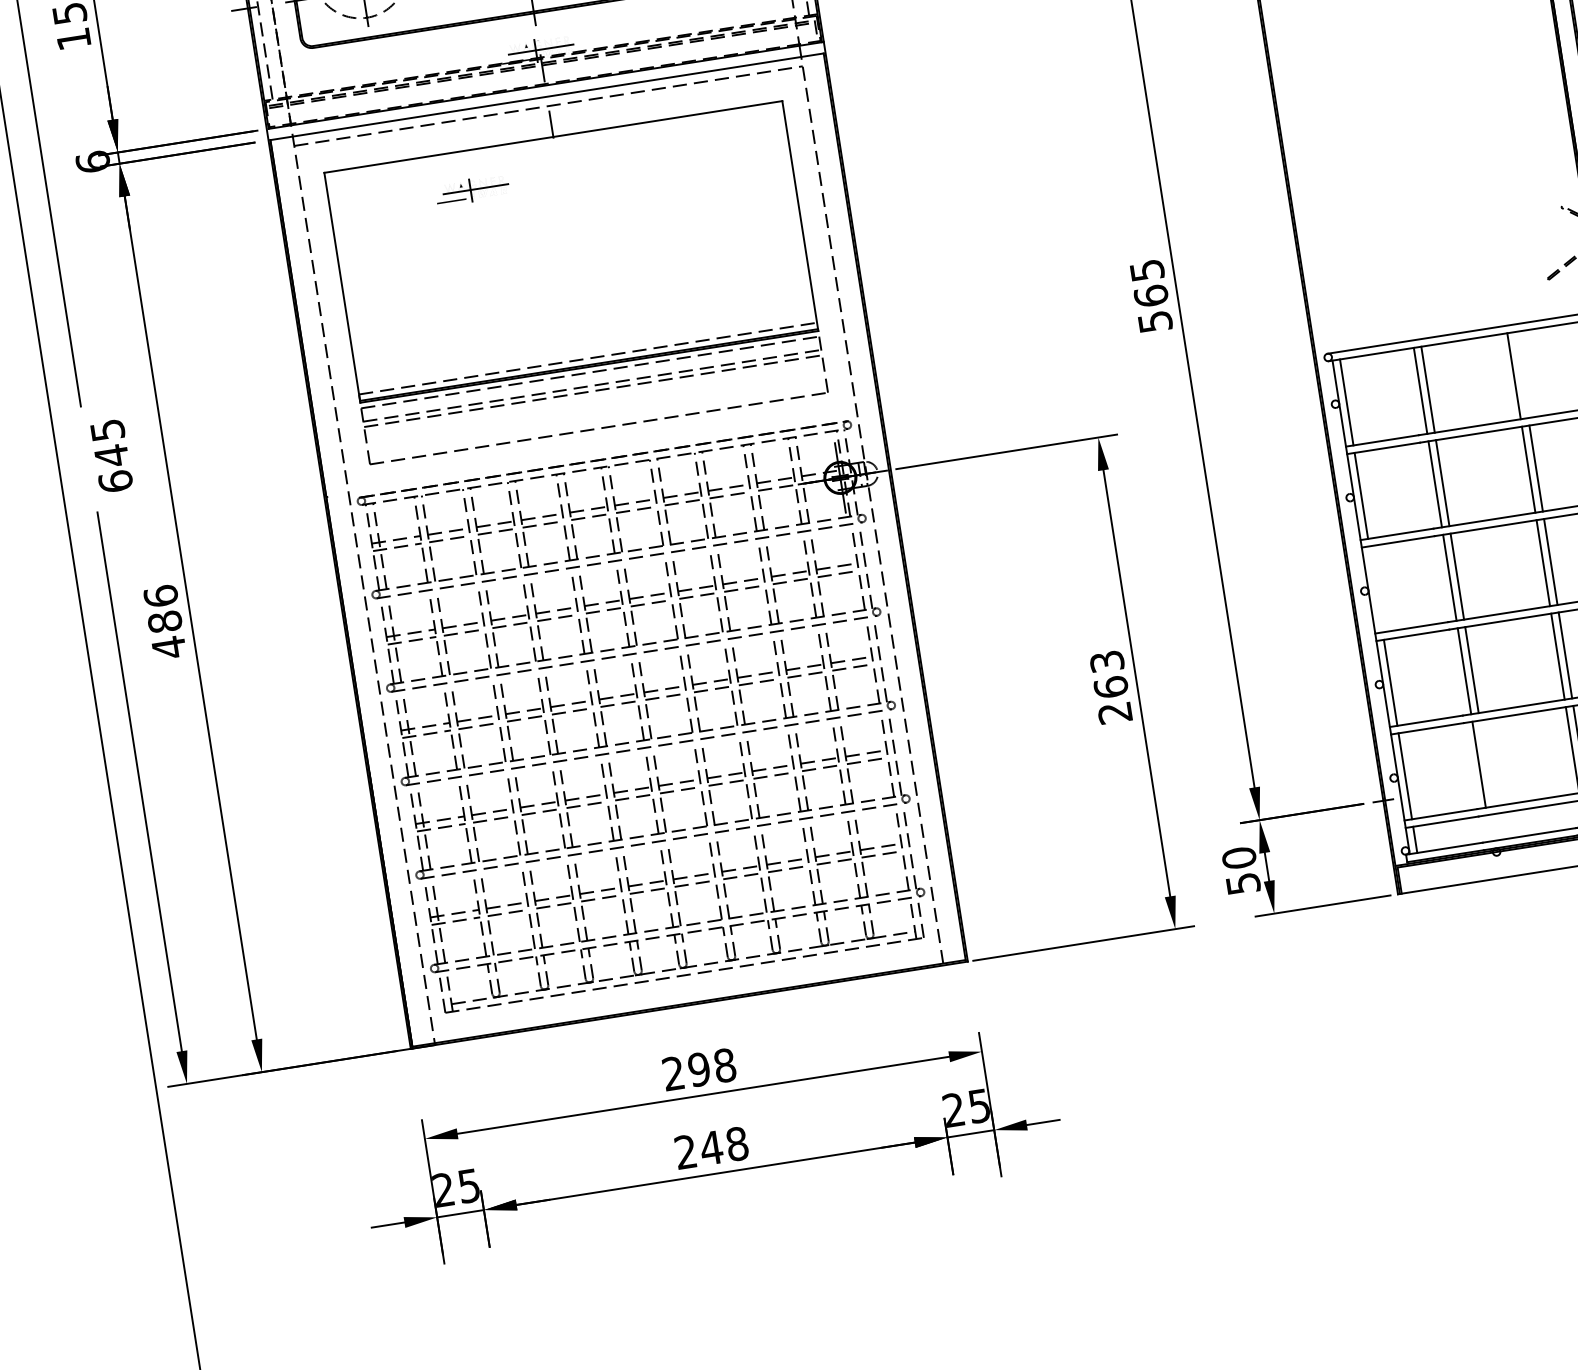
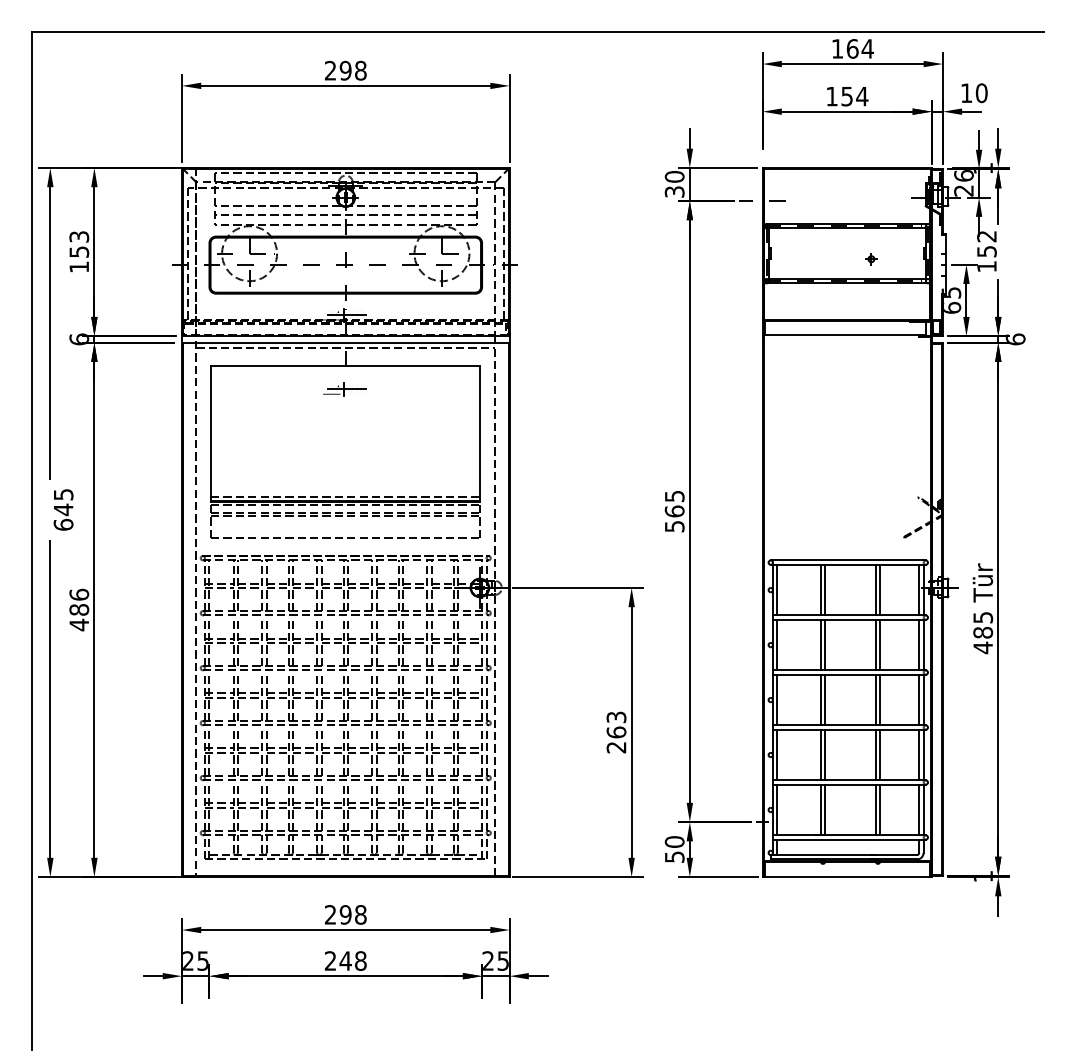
part: (472, 189) -> (344, 389), moved
line: (1521, 373) -> (880, 589), added
line: (1376, 588) -> (777, 699), added
line: (1486, 762) -> (825, 809), added

